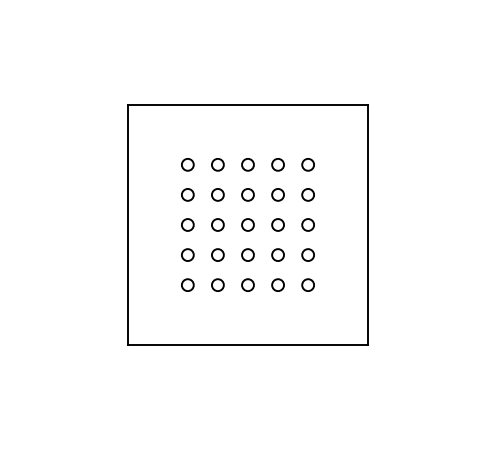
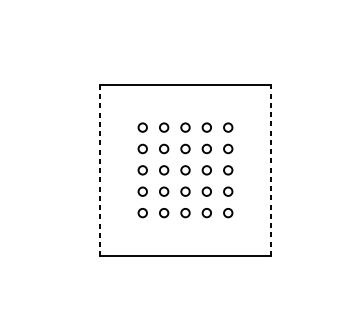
line: (368, 224) -> (271, 170), solid -> dashed
line: (127, 225) -> (99, 170), solid -> dashed

